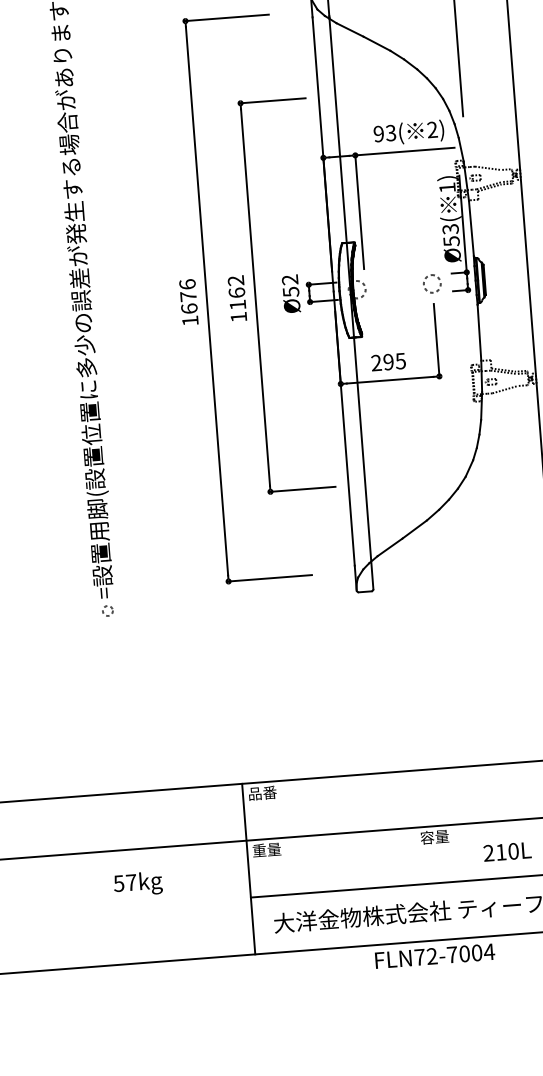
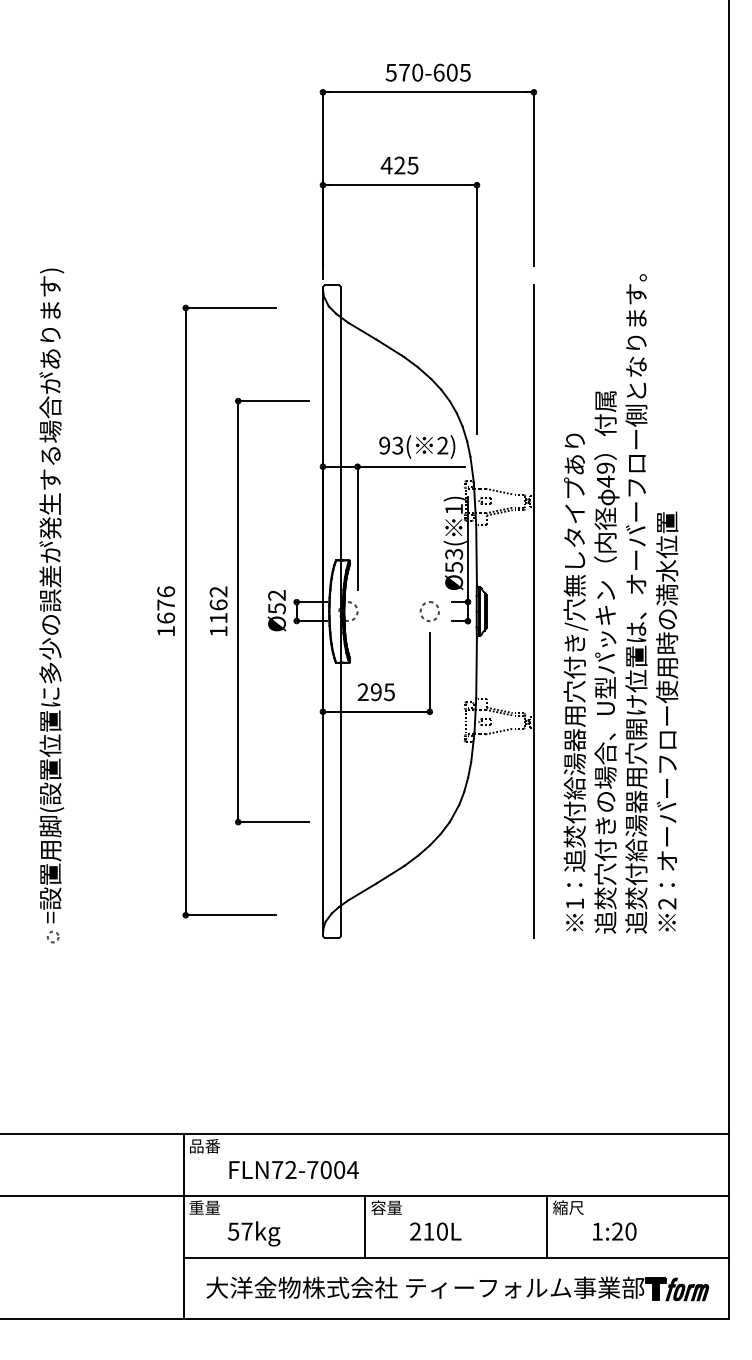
text: (507, 851) -> (435, 1231), moved
line: (416, 855) -> (365, 1226), added
text: (138, 883) -> (254, 1233), moved
text: (434, 956) -> (293, 1170), moved

